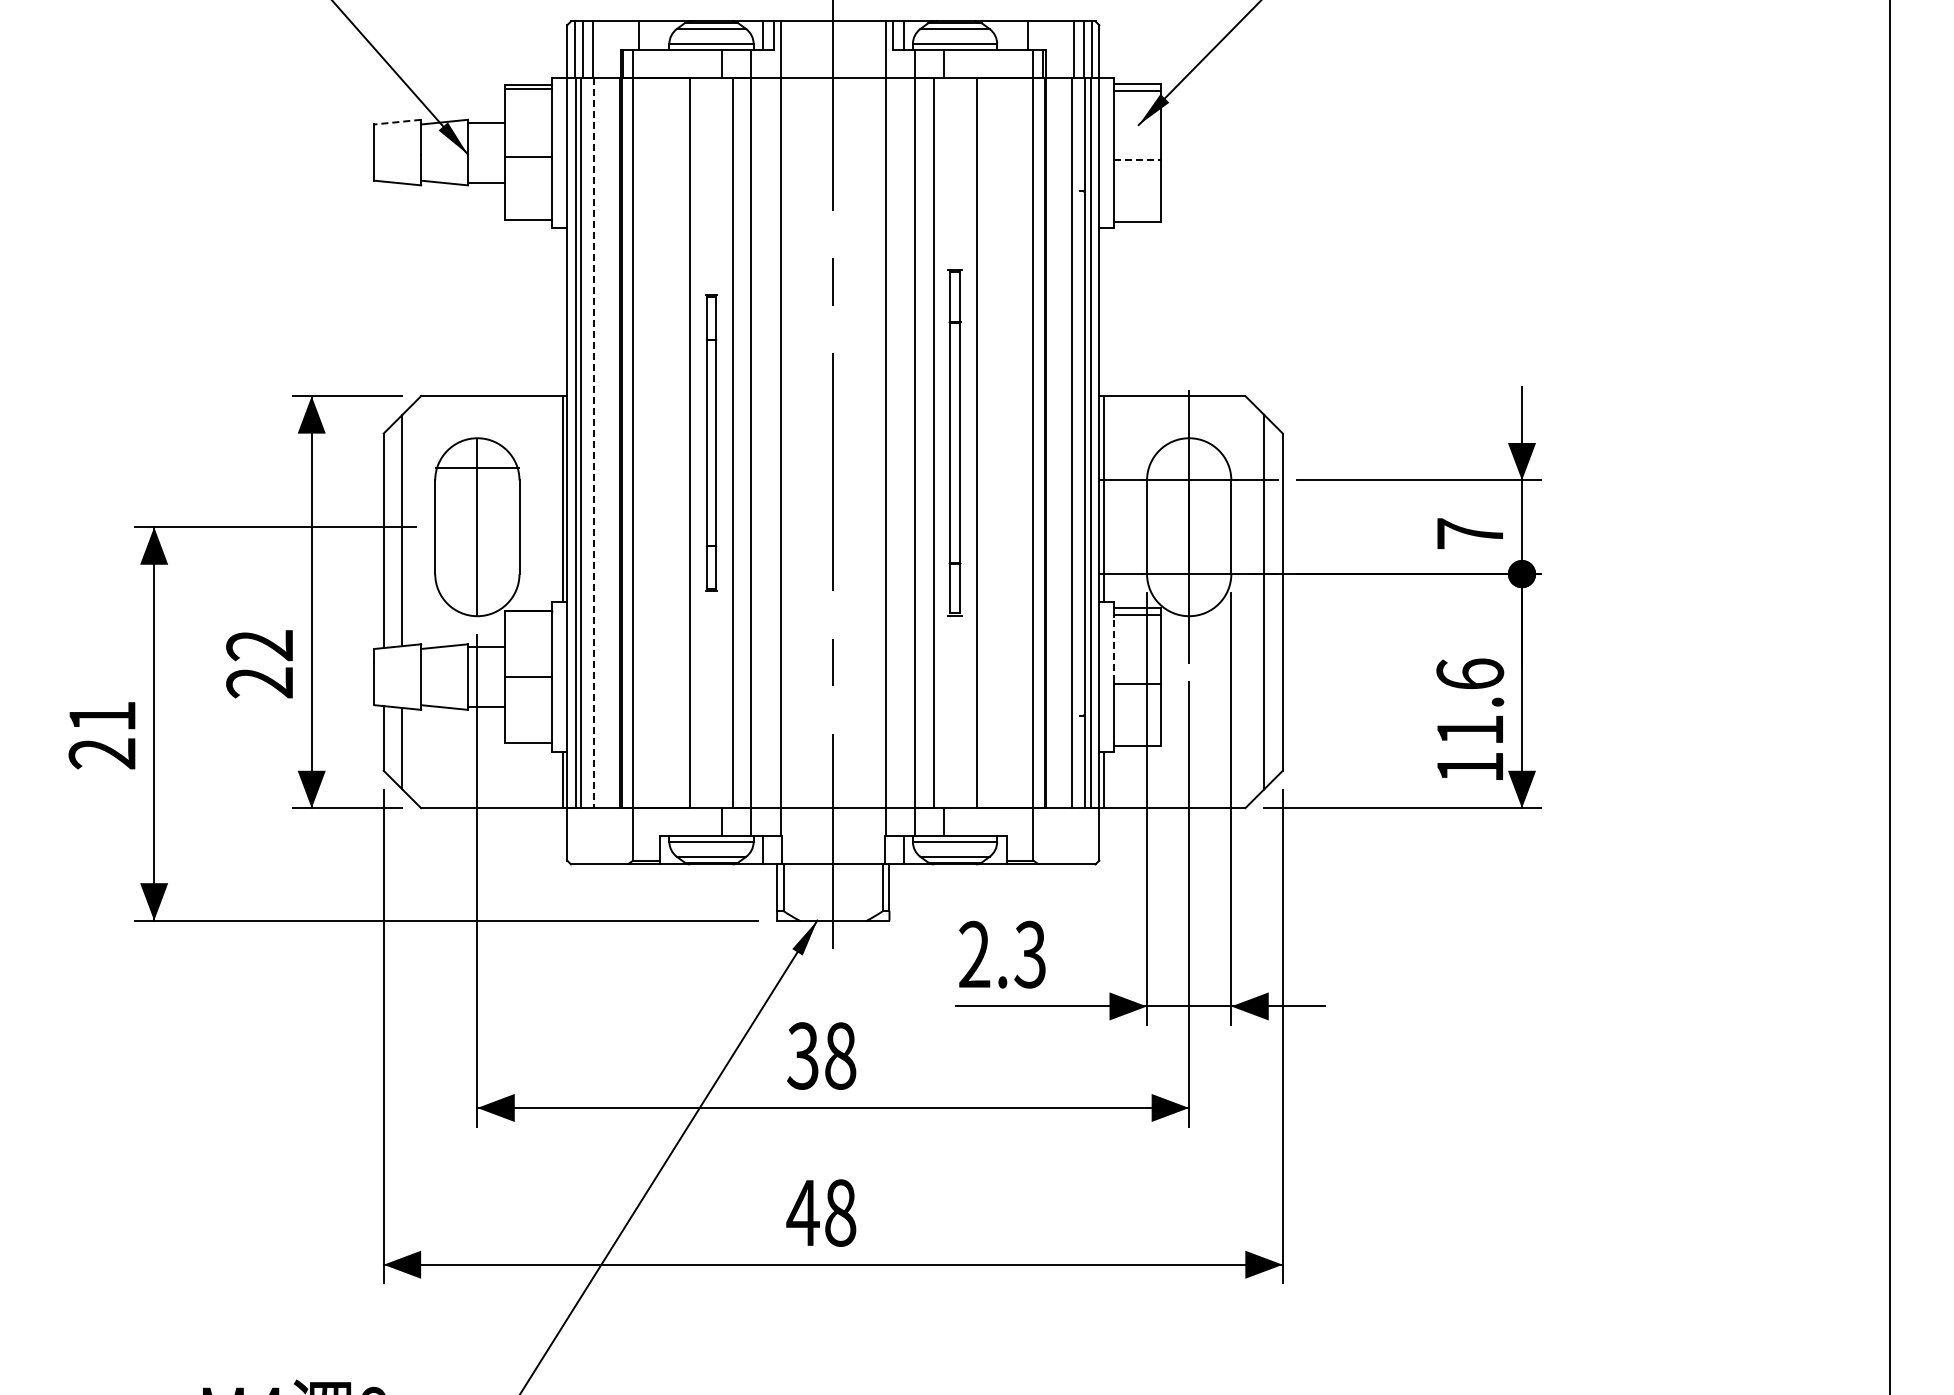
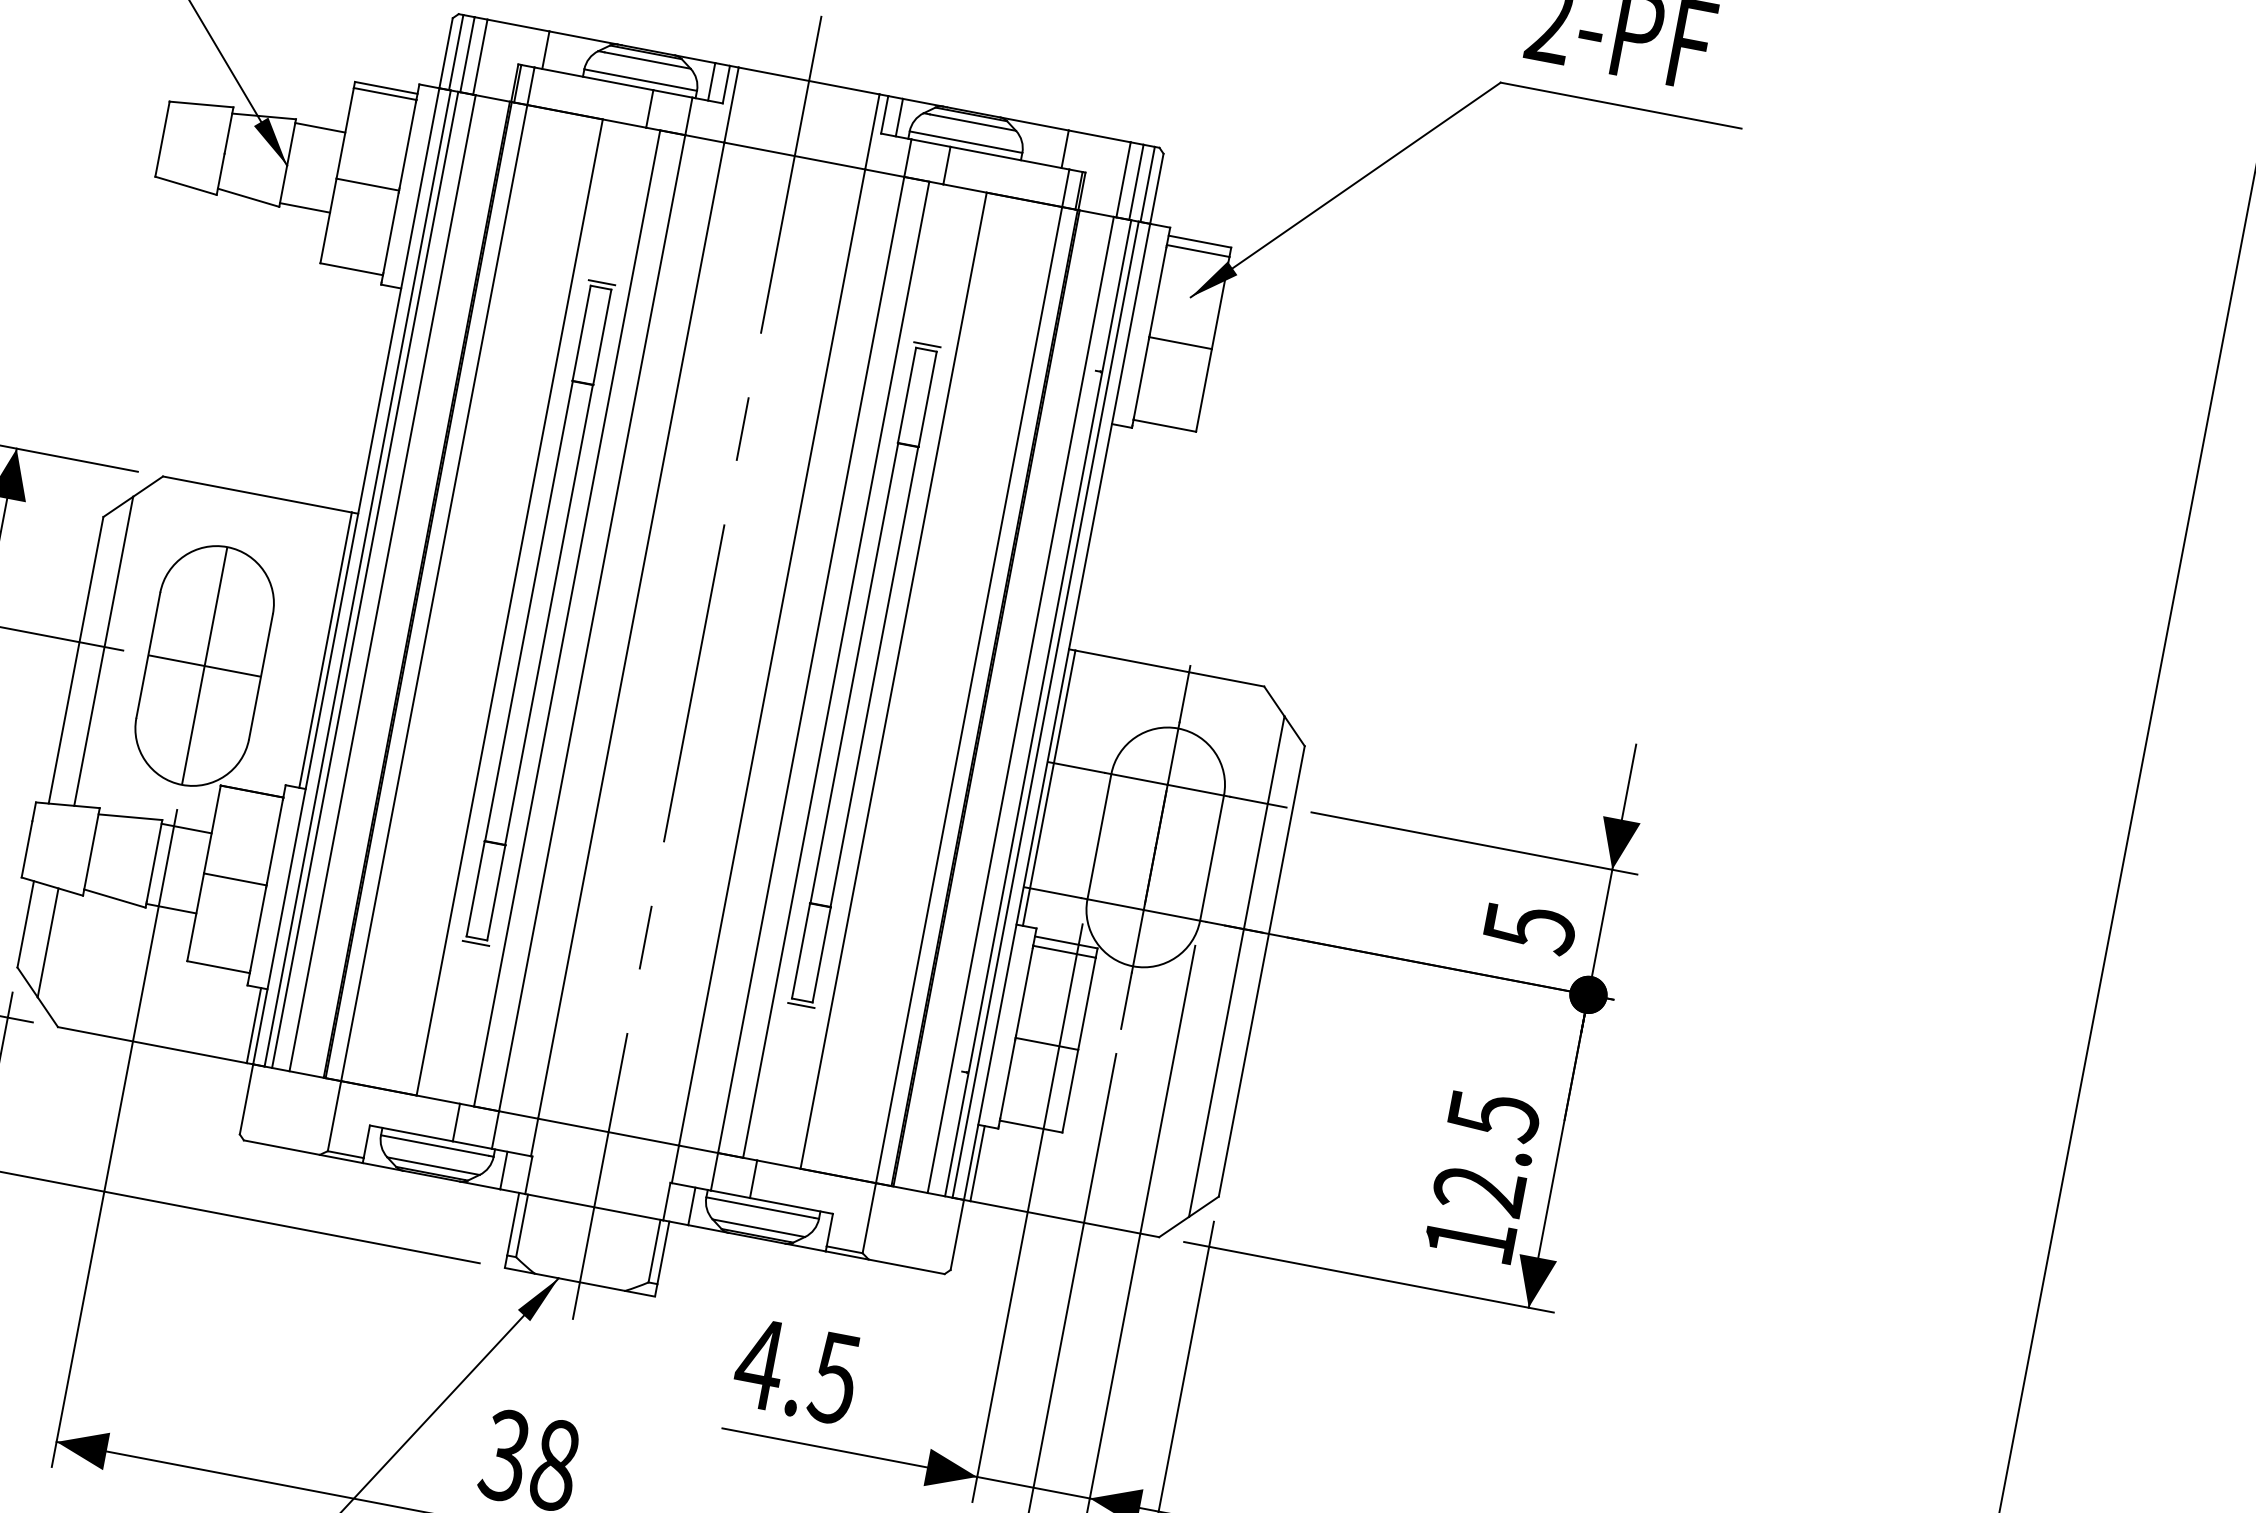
line: (397, 122) -> (201, 104), dashed -> solid
line: (1138, 159) -> (1181, 343), dashed -> solid
part: (711, 442) -> (539, 612), size x1.67
part: (954, 442) -> (863, 674), size x1.43
line: (594, 443) -> (382, 583), dashed -> solid
line: (477, 468) -> (204, 666), moved
text: (1470, 534) -> (1529, 928), 7 -> 5
line: (1114, 649) -> (1024, 991), dashed -> solid
text: (1470, 701) -> (1487, 1151), 11.6 -> 12.5
text: (1001, 954) -> (796, 1370), 2.3 -> 4.5

